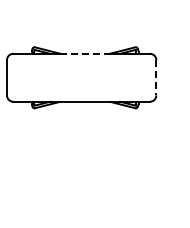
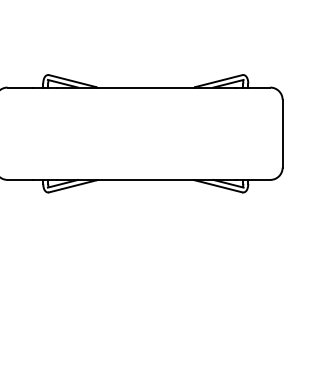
line: (85, 53) -> (146, 87), dashed -> solid
line: (156, 77) -> (282, 133), dashed -> solid

